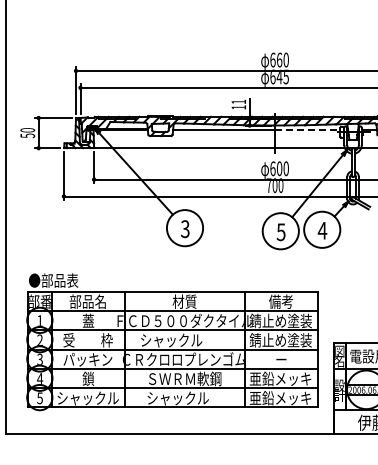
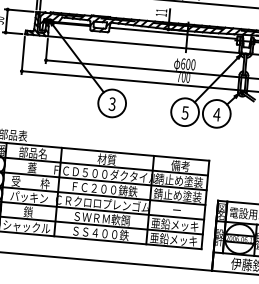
line: (307, 130) -> (212, 37), dashed -> solid
text: (184, 340) -> (104, 189), シャックル -> ＦＣ２００鋳鉄
text: (184, 398) -> (100, 233), シャックル -> ＳＳ４００鉄

